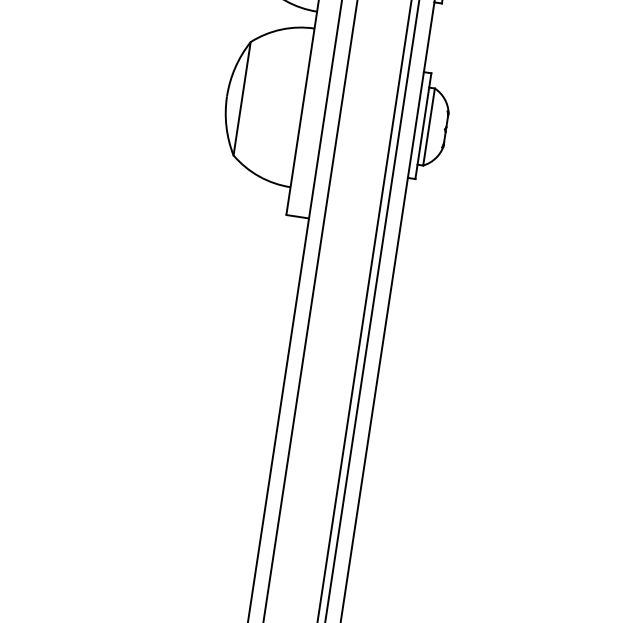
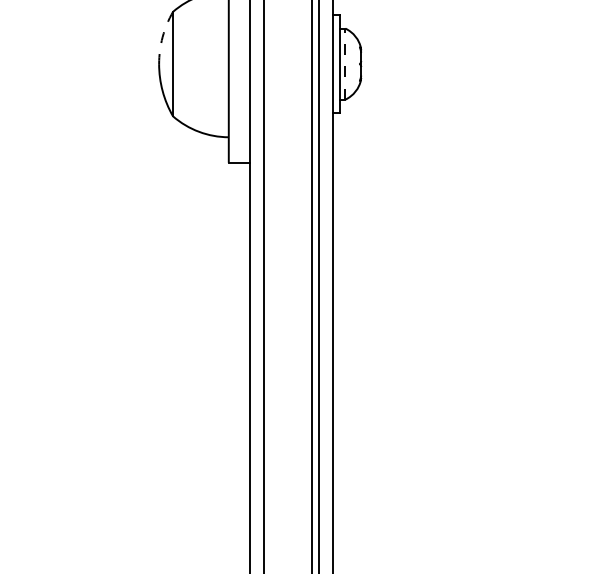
arc: (235, 68) -> (162, 37), solid -> dashed
line: (429, 127) -> (345, 64), solid -> dashed

